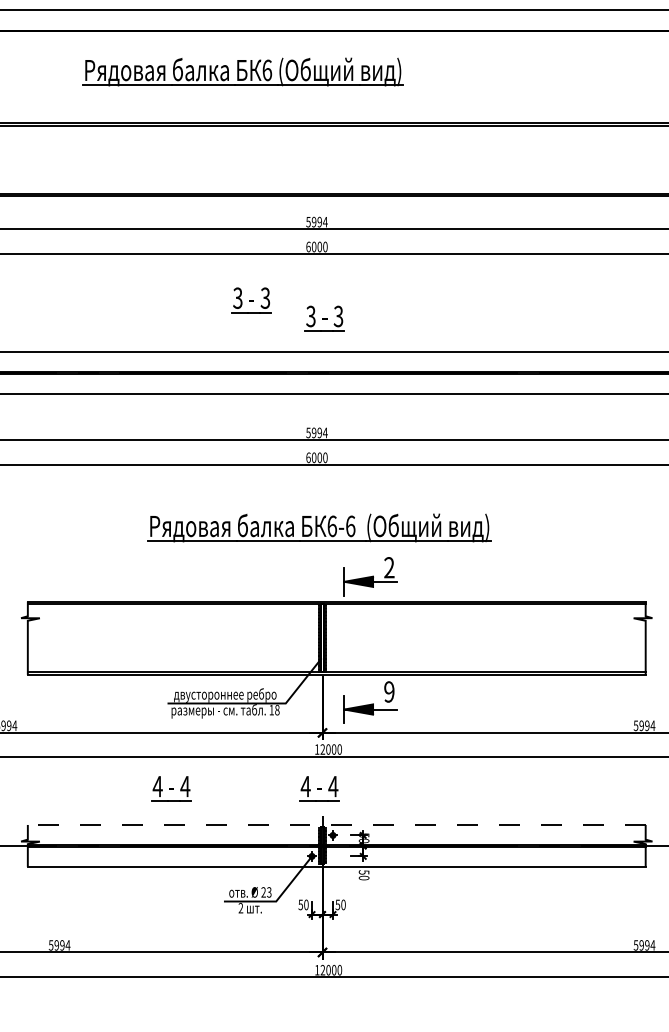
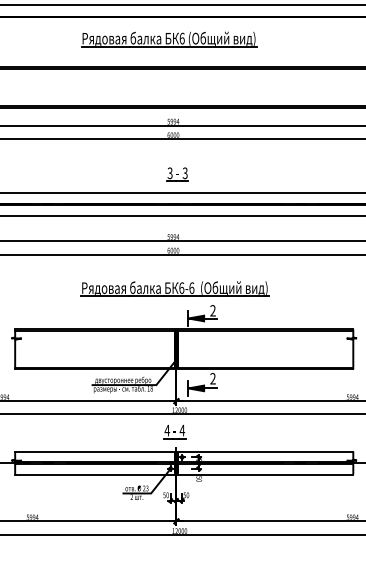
part: (244, 71) -> (169, 39), moved
part: (251, 300) -> (137, 164), removed
text: (388, 691) -> (212, 378), 9 -> 2
part: (170, 788) -> (93, 431), removed
line: (335, 824) -> (183, 451), dashed -> solid

